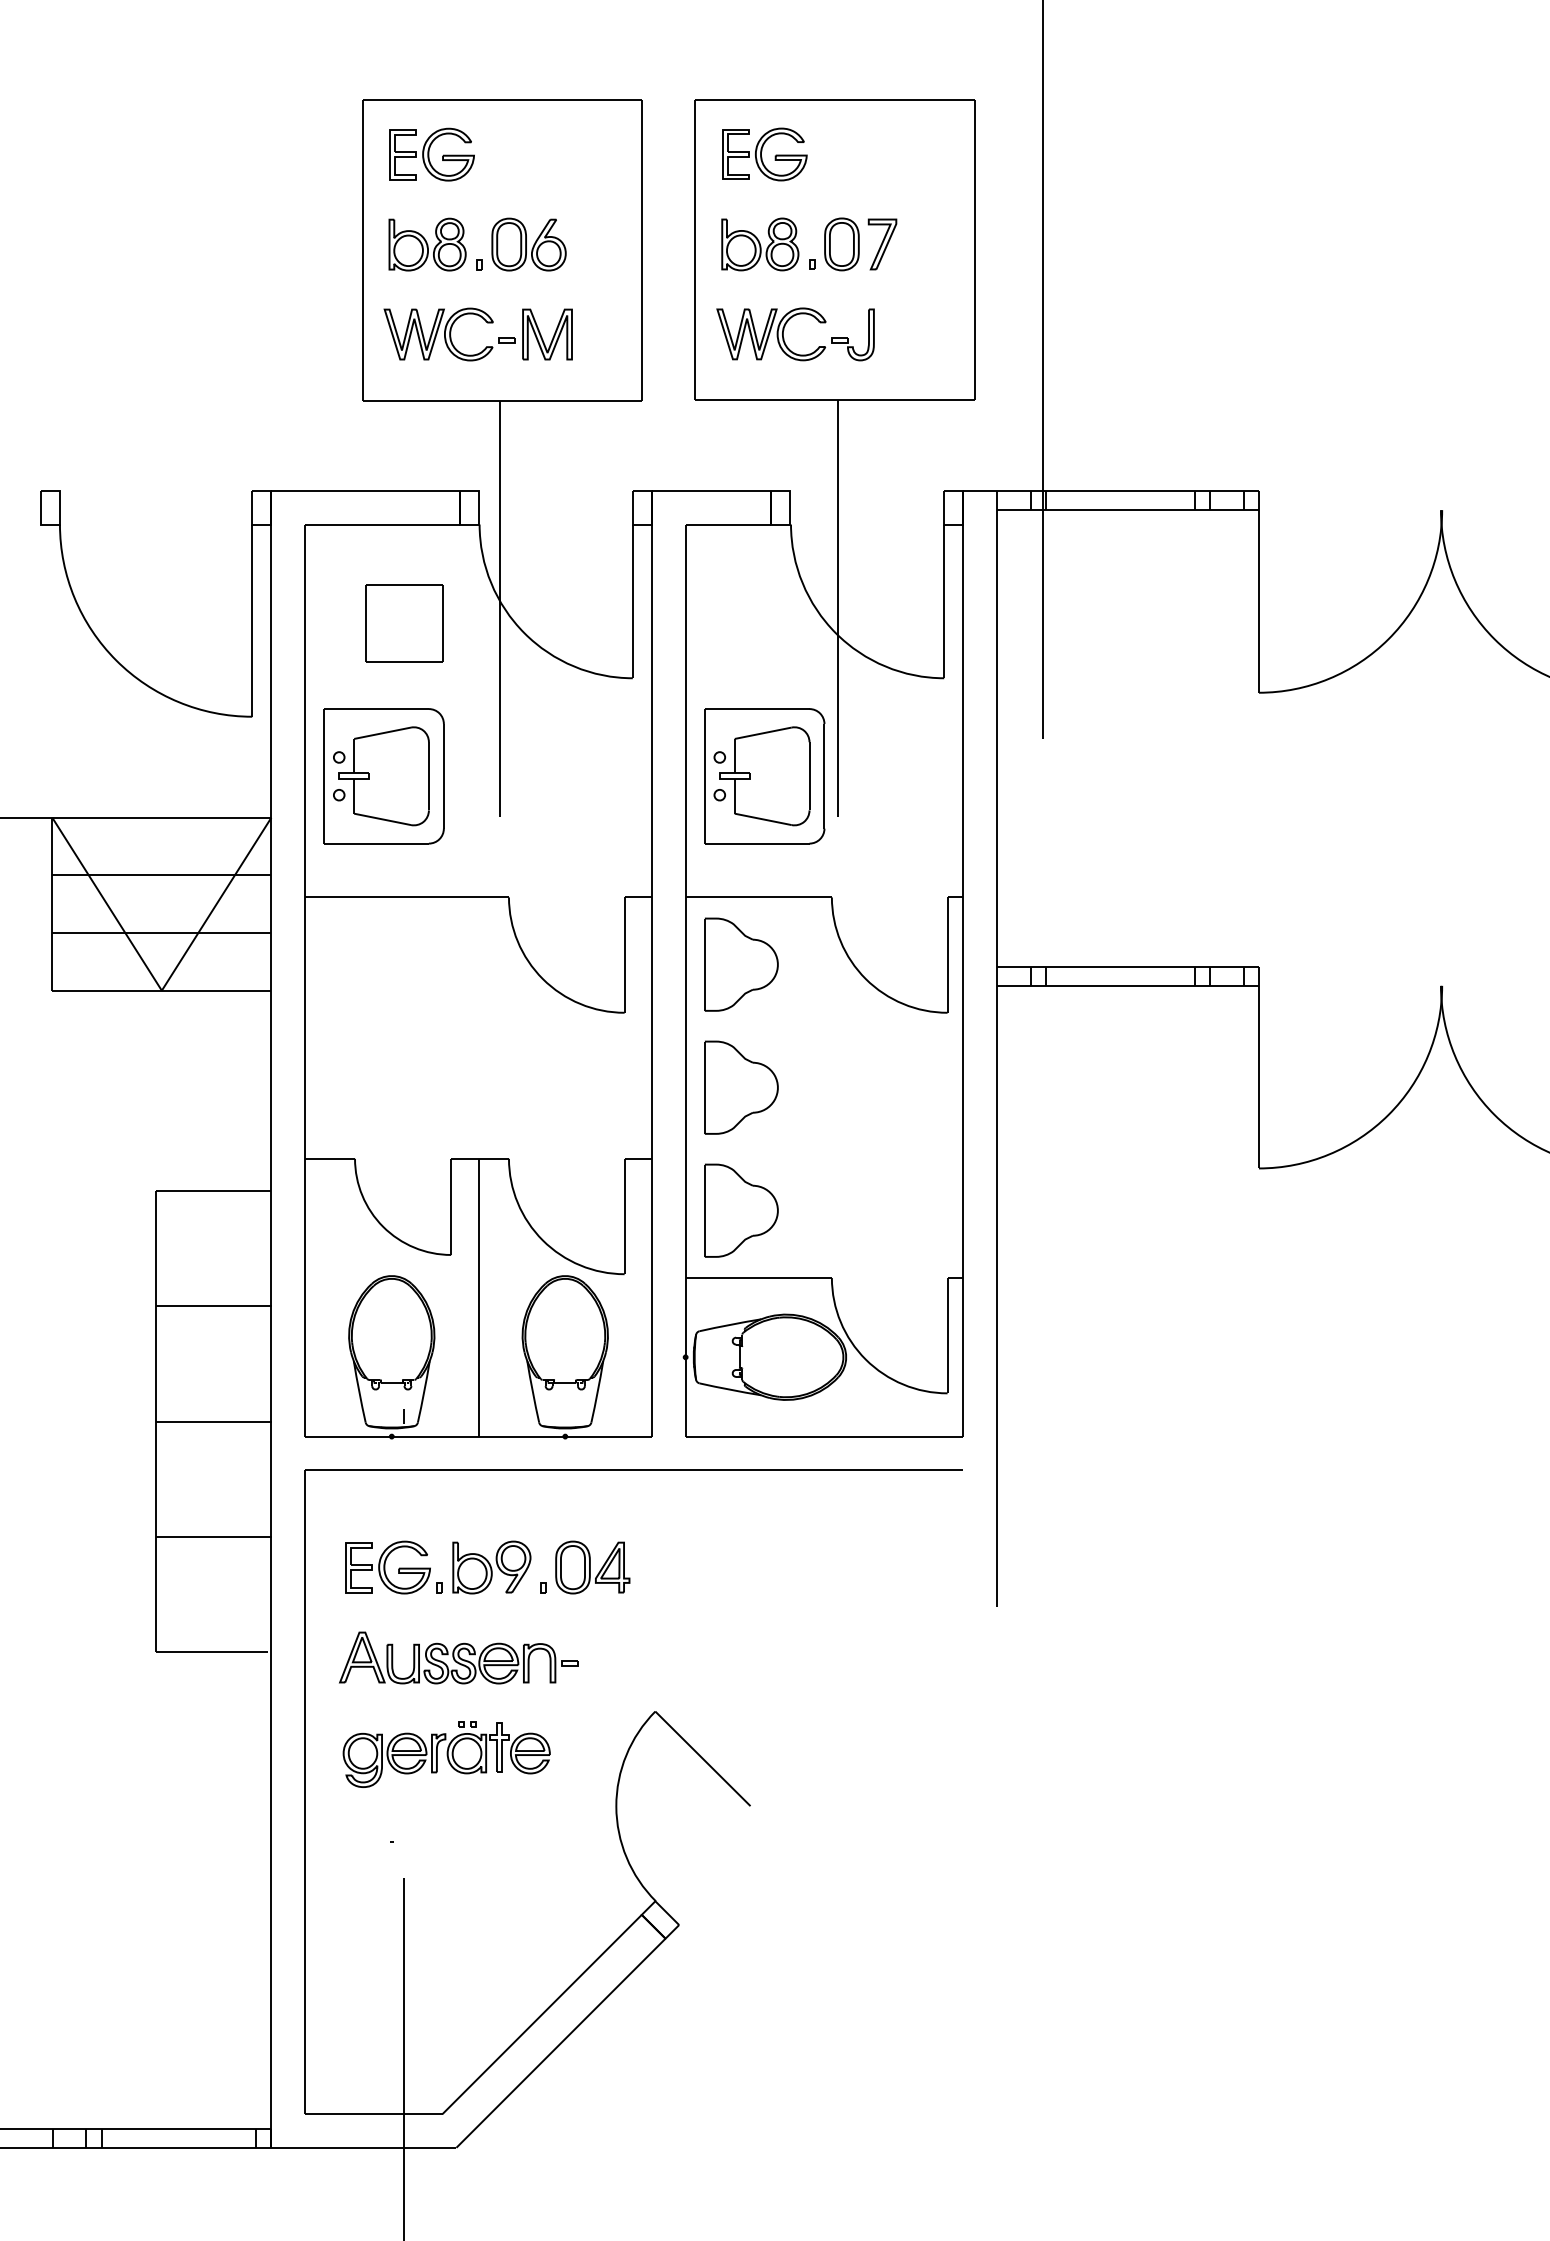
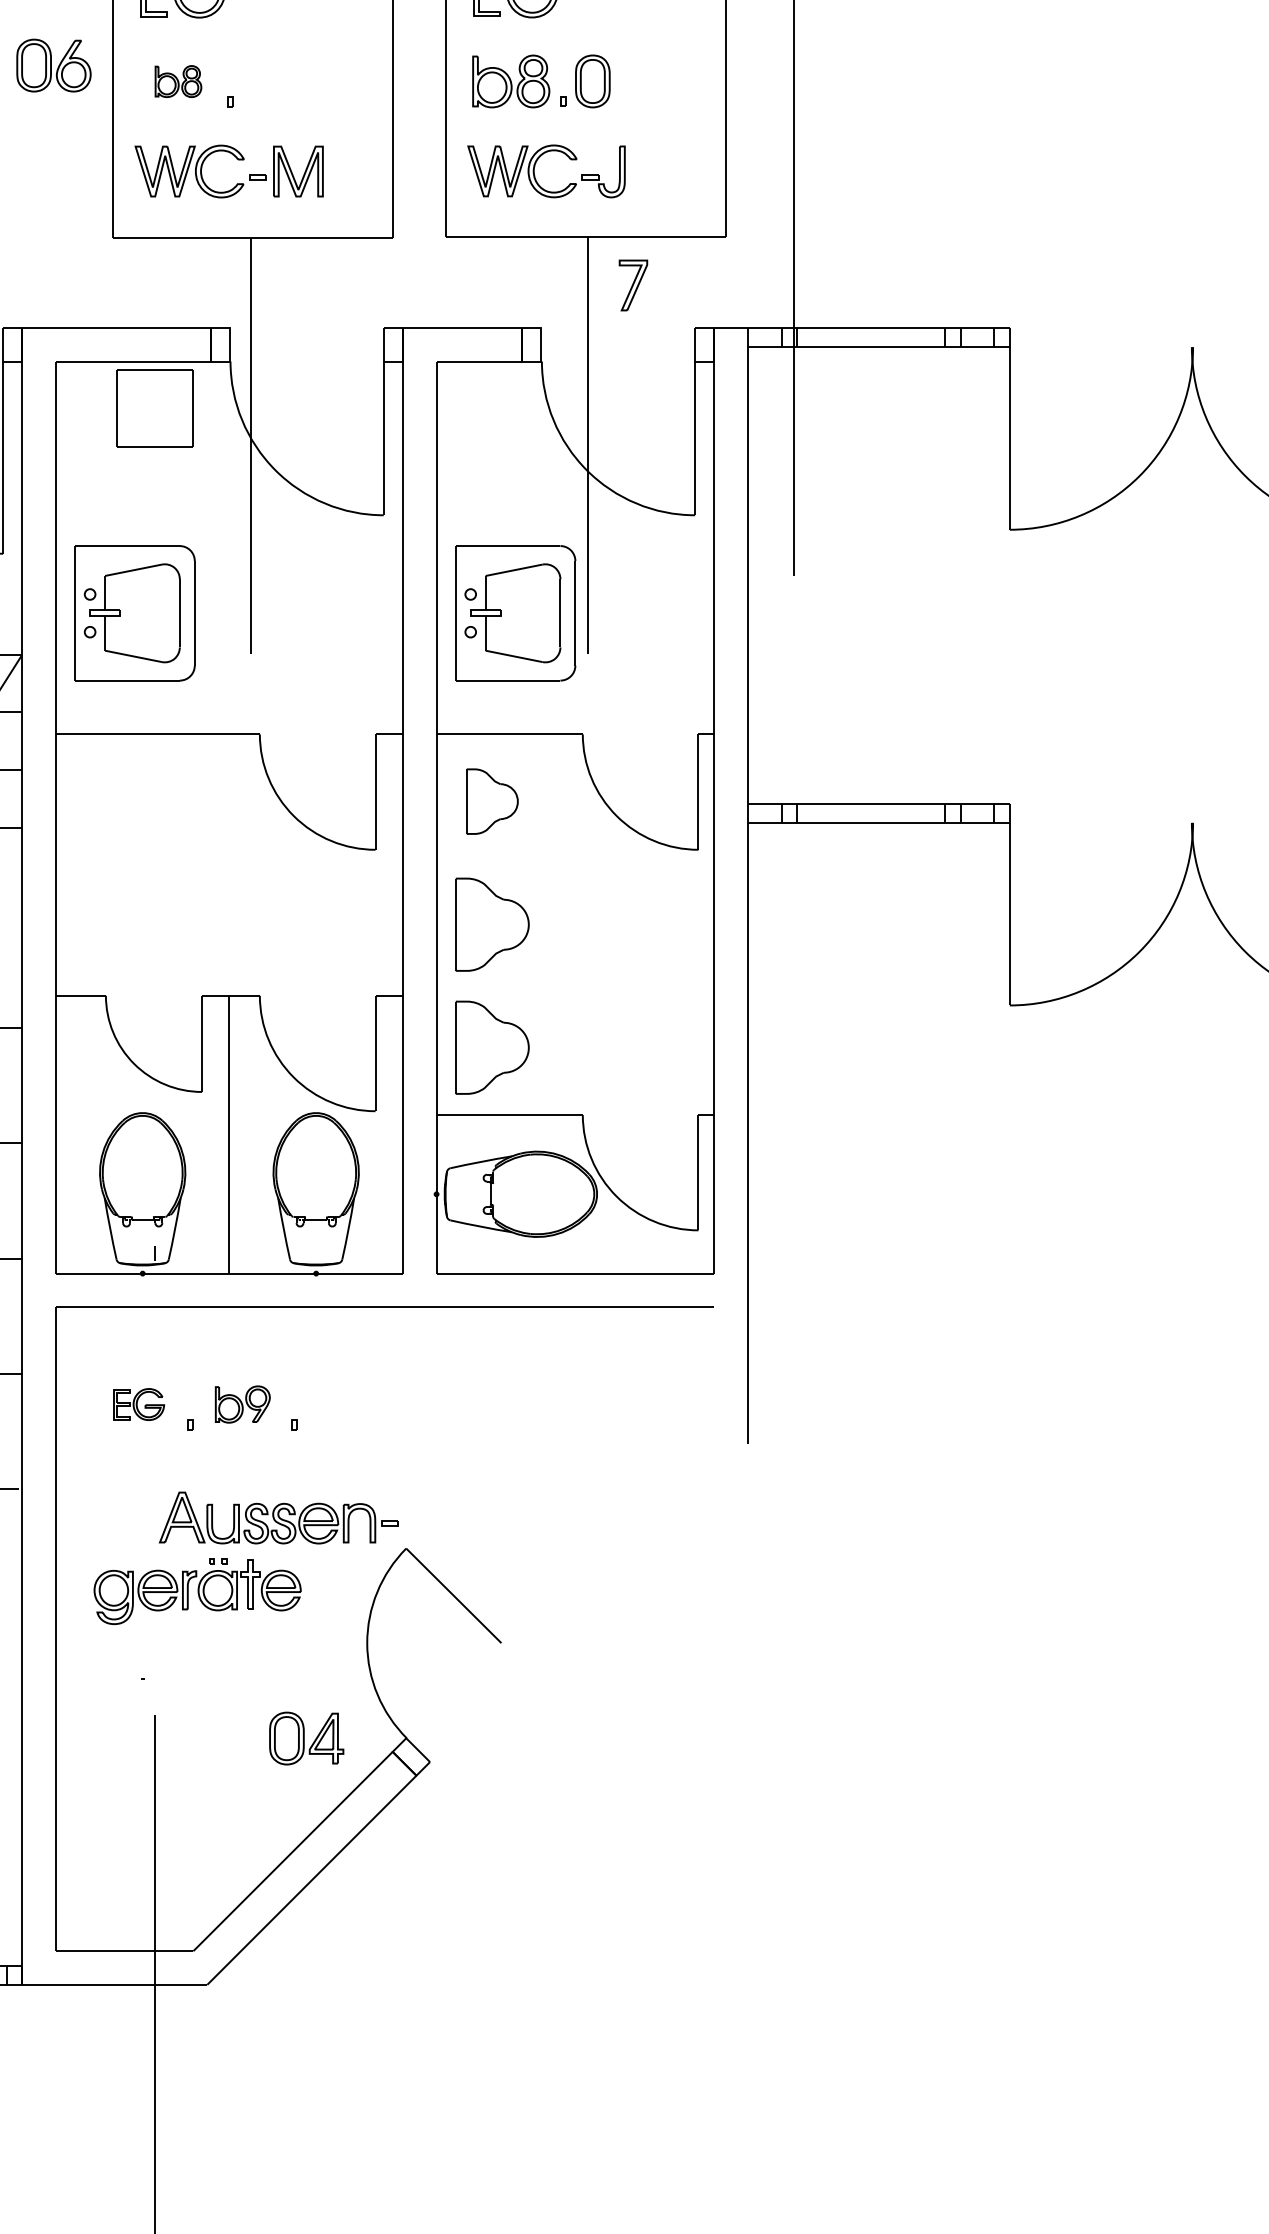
part: (427, 244) -> (178, 81), size x0.6
part: (528, 244) -> (53, 65), moved
part: (882, 244) -> (633, 285), moved
part: (404, 623) -> (155, 408), moved
part: (741, 964) -> (492, 801), size x0.7
part: (387, 1567) -> (138, 1404), size x0.6
part: (491, 1567) -> (242, 1404), size x0.7
part: (592, 1567) -> (306, 1738), moved
part: (458, 1657) -> (278, 1517), moved

